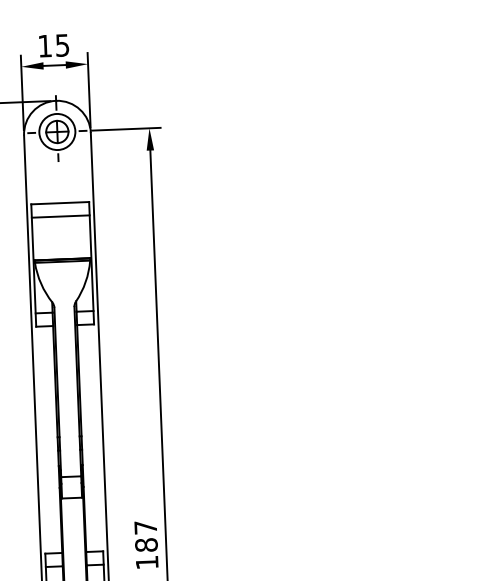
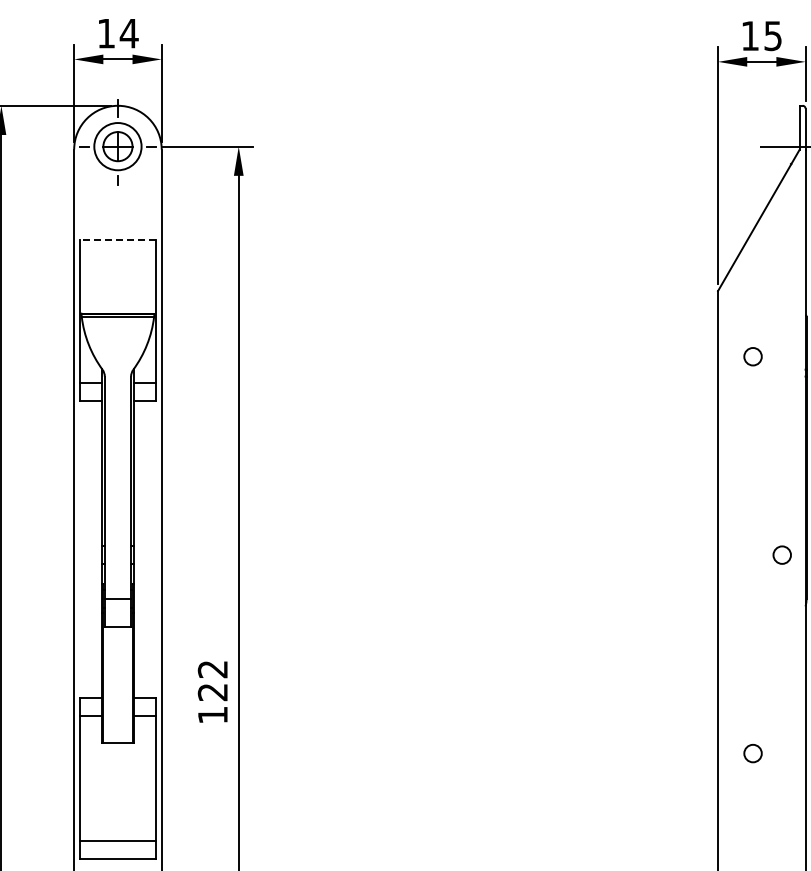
text: (61, 45) -> (128, 33), 15 -> 14
line: (59, 203) -> (117, 240), solid -> dashed
line: (60, 216) -> (117, 257), removed
text: (145, 536) -> (212, 681), 187 -> 122

